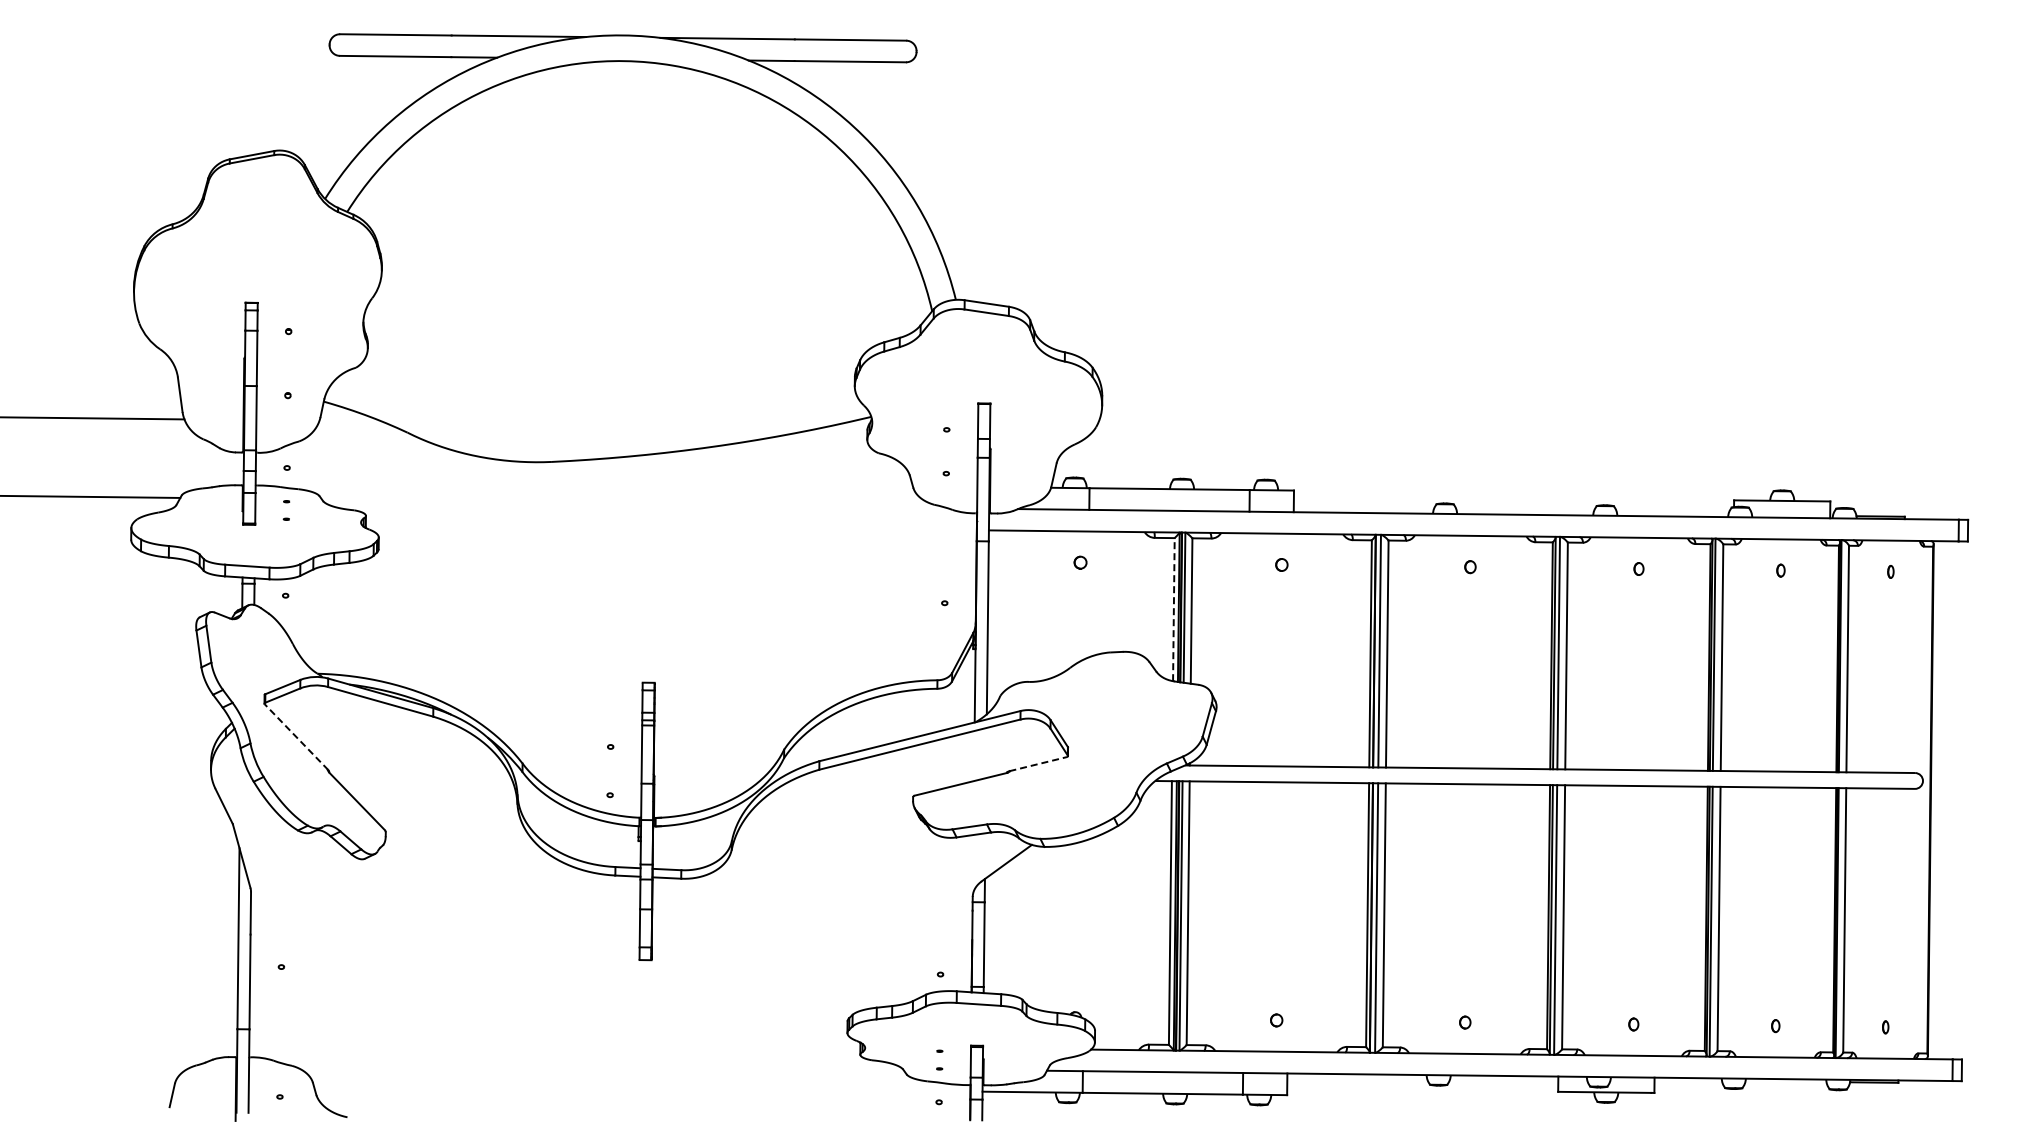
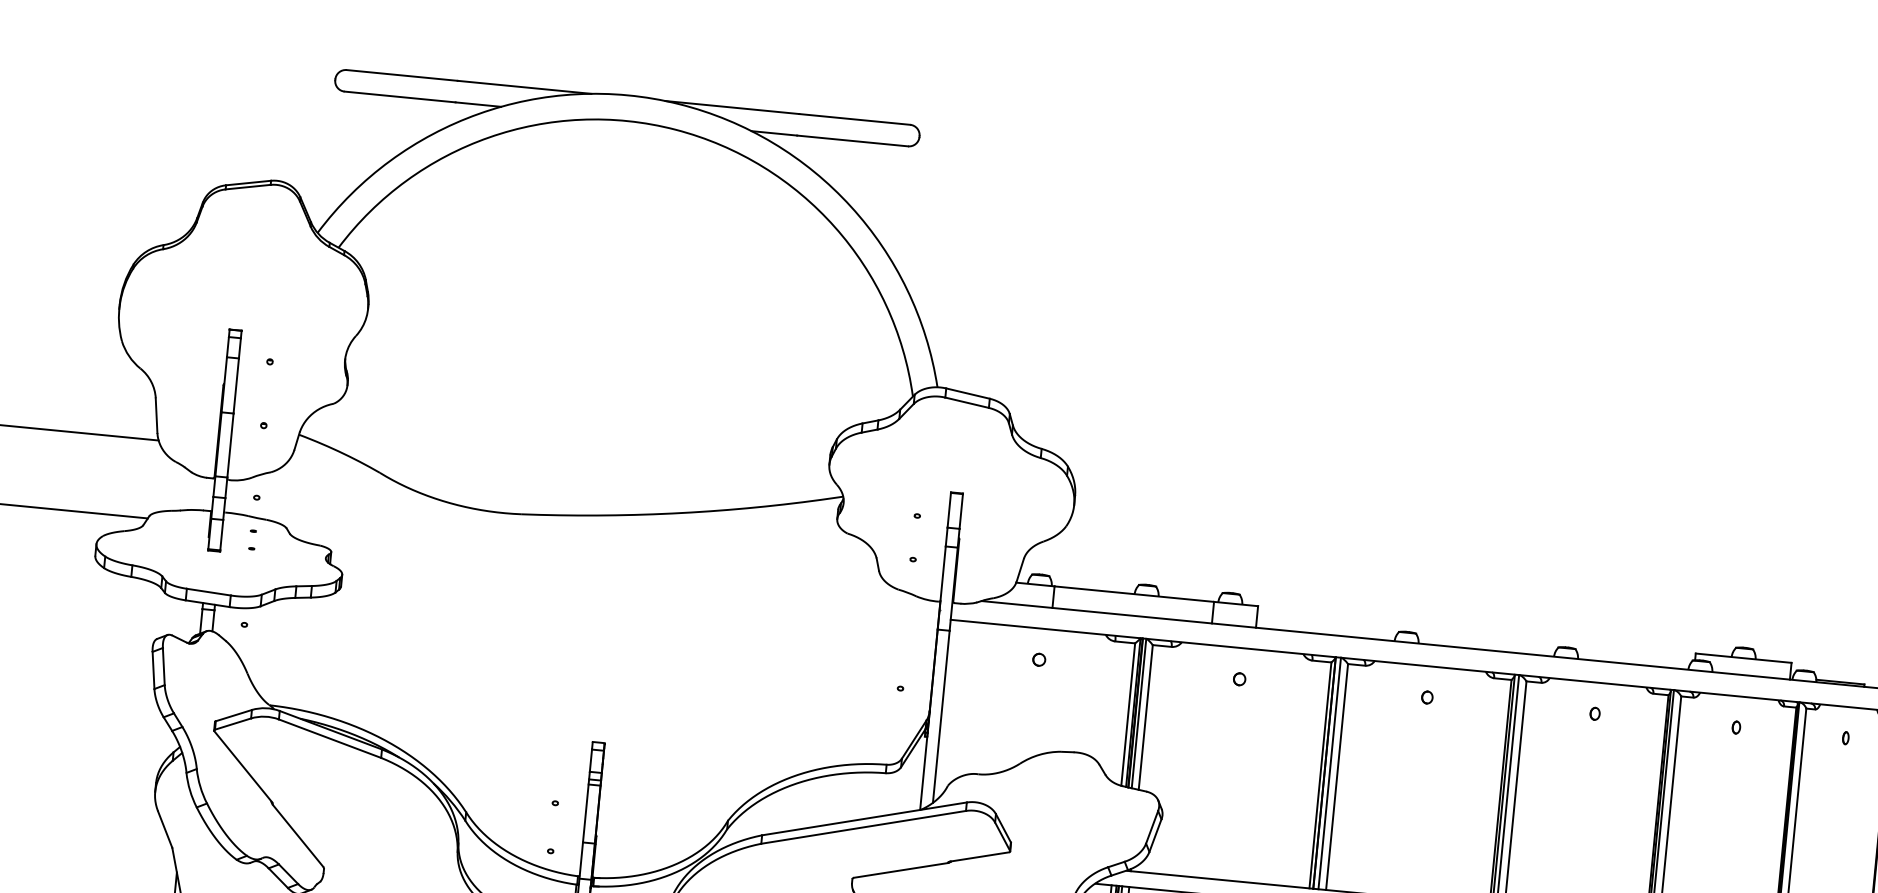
line: (1173, 609) -> (1127, 714), dashed -> solid
line: (296, 737) -> (243, 767), dashed -> solid
line: (1038, 764) -> (980, 857), dashed -> solid

